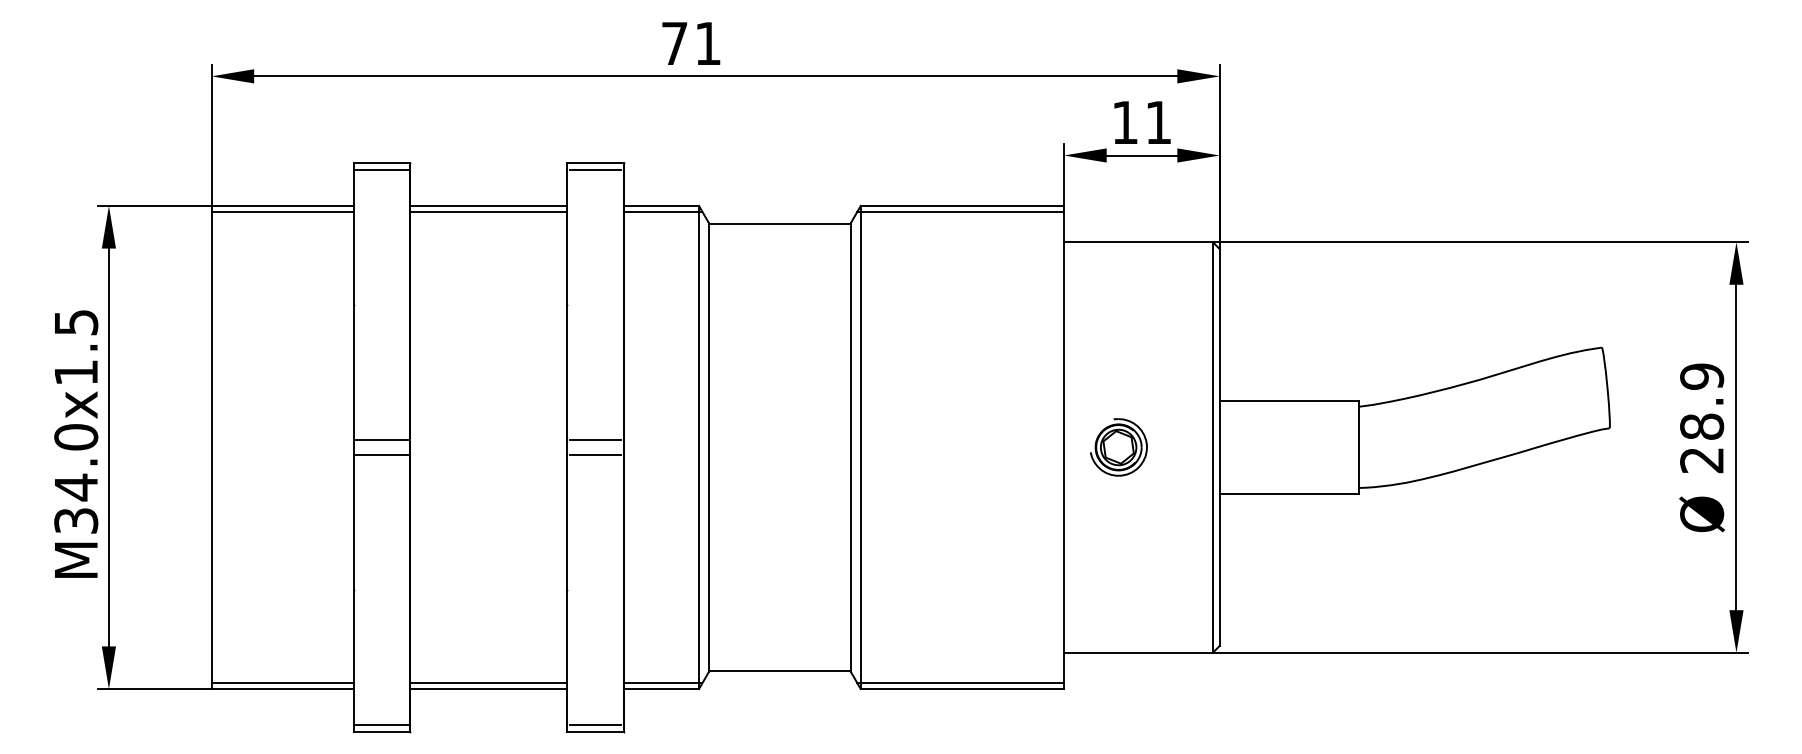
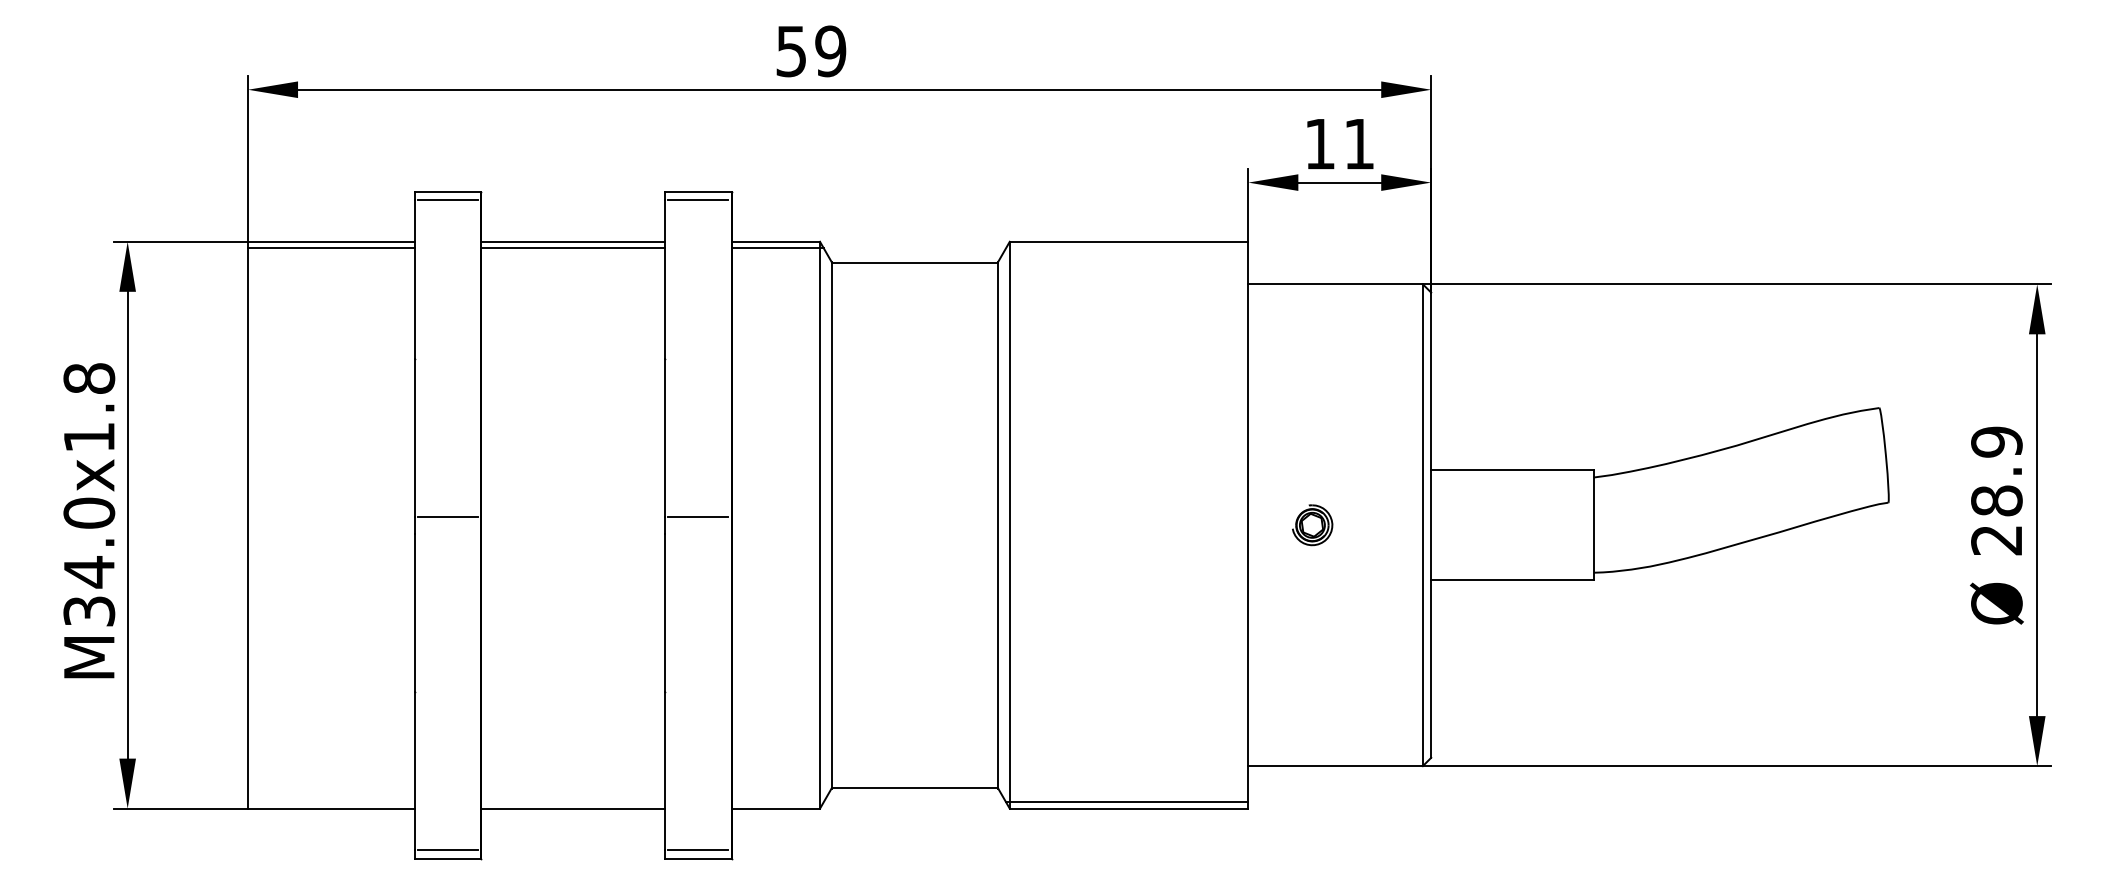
text: (691, 43) -> (811, 51), 71 -> 59
line: (960, 211) -> (1126, 248), removed
text: (76, 322) -> (89, 378), M34.0x1.5 -> M34.0x1.8
part: (1118, 447) -> (1312, 525), size x0.6
line: (382, 454) -> (448, 533), removed
line: (595, 454) -> (698, 533), removed
line: (282, 682) -> (331, 801), removed
line: (488, 682) -> (572, 801), removed
line: (662, 682) -> (777, 801), removed

